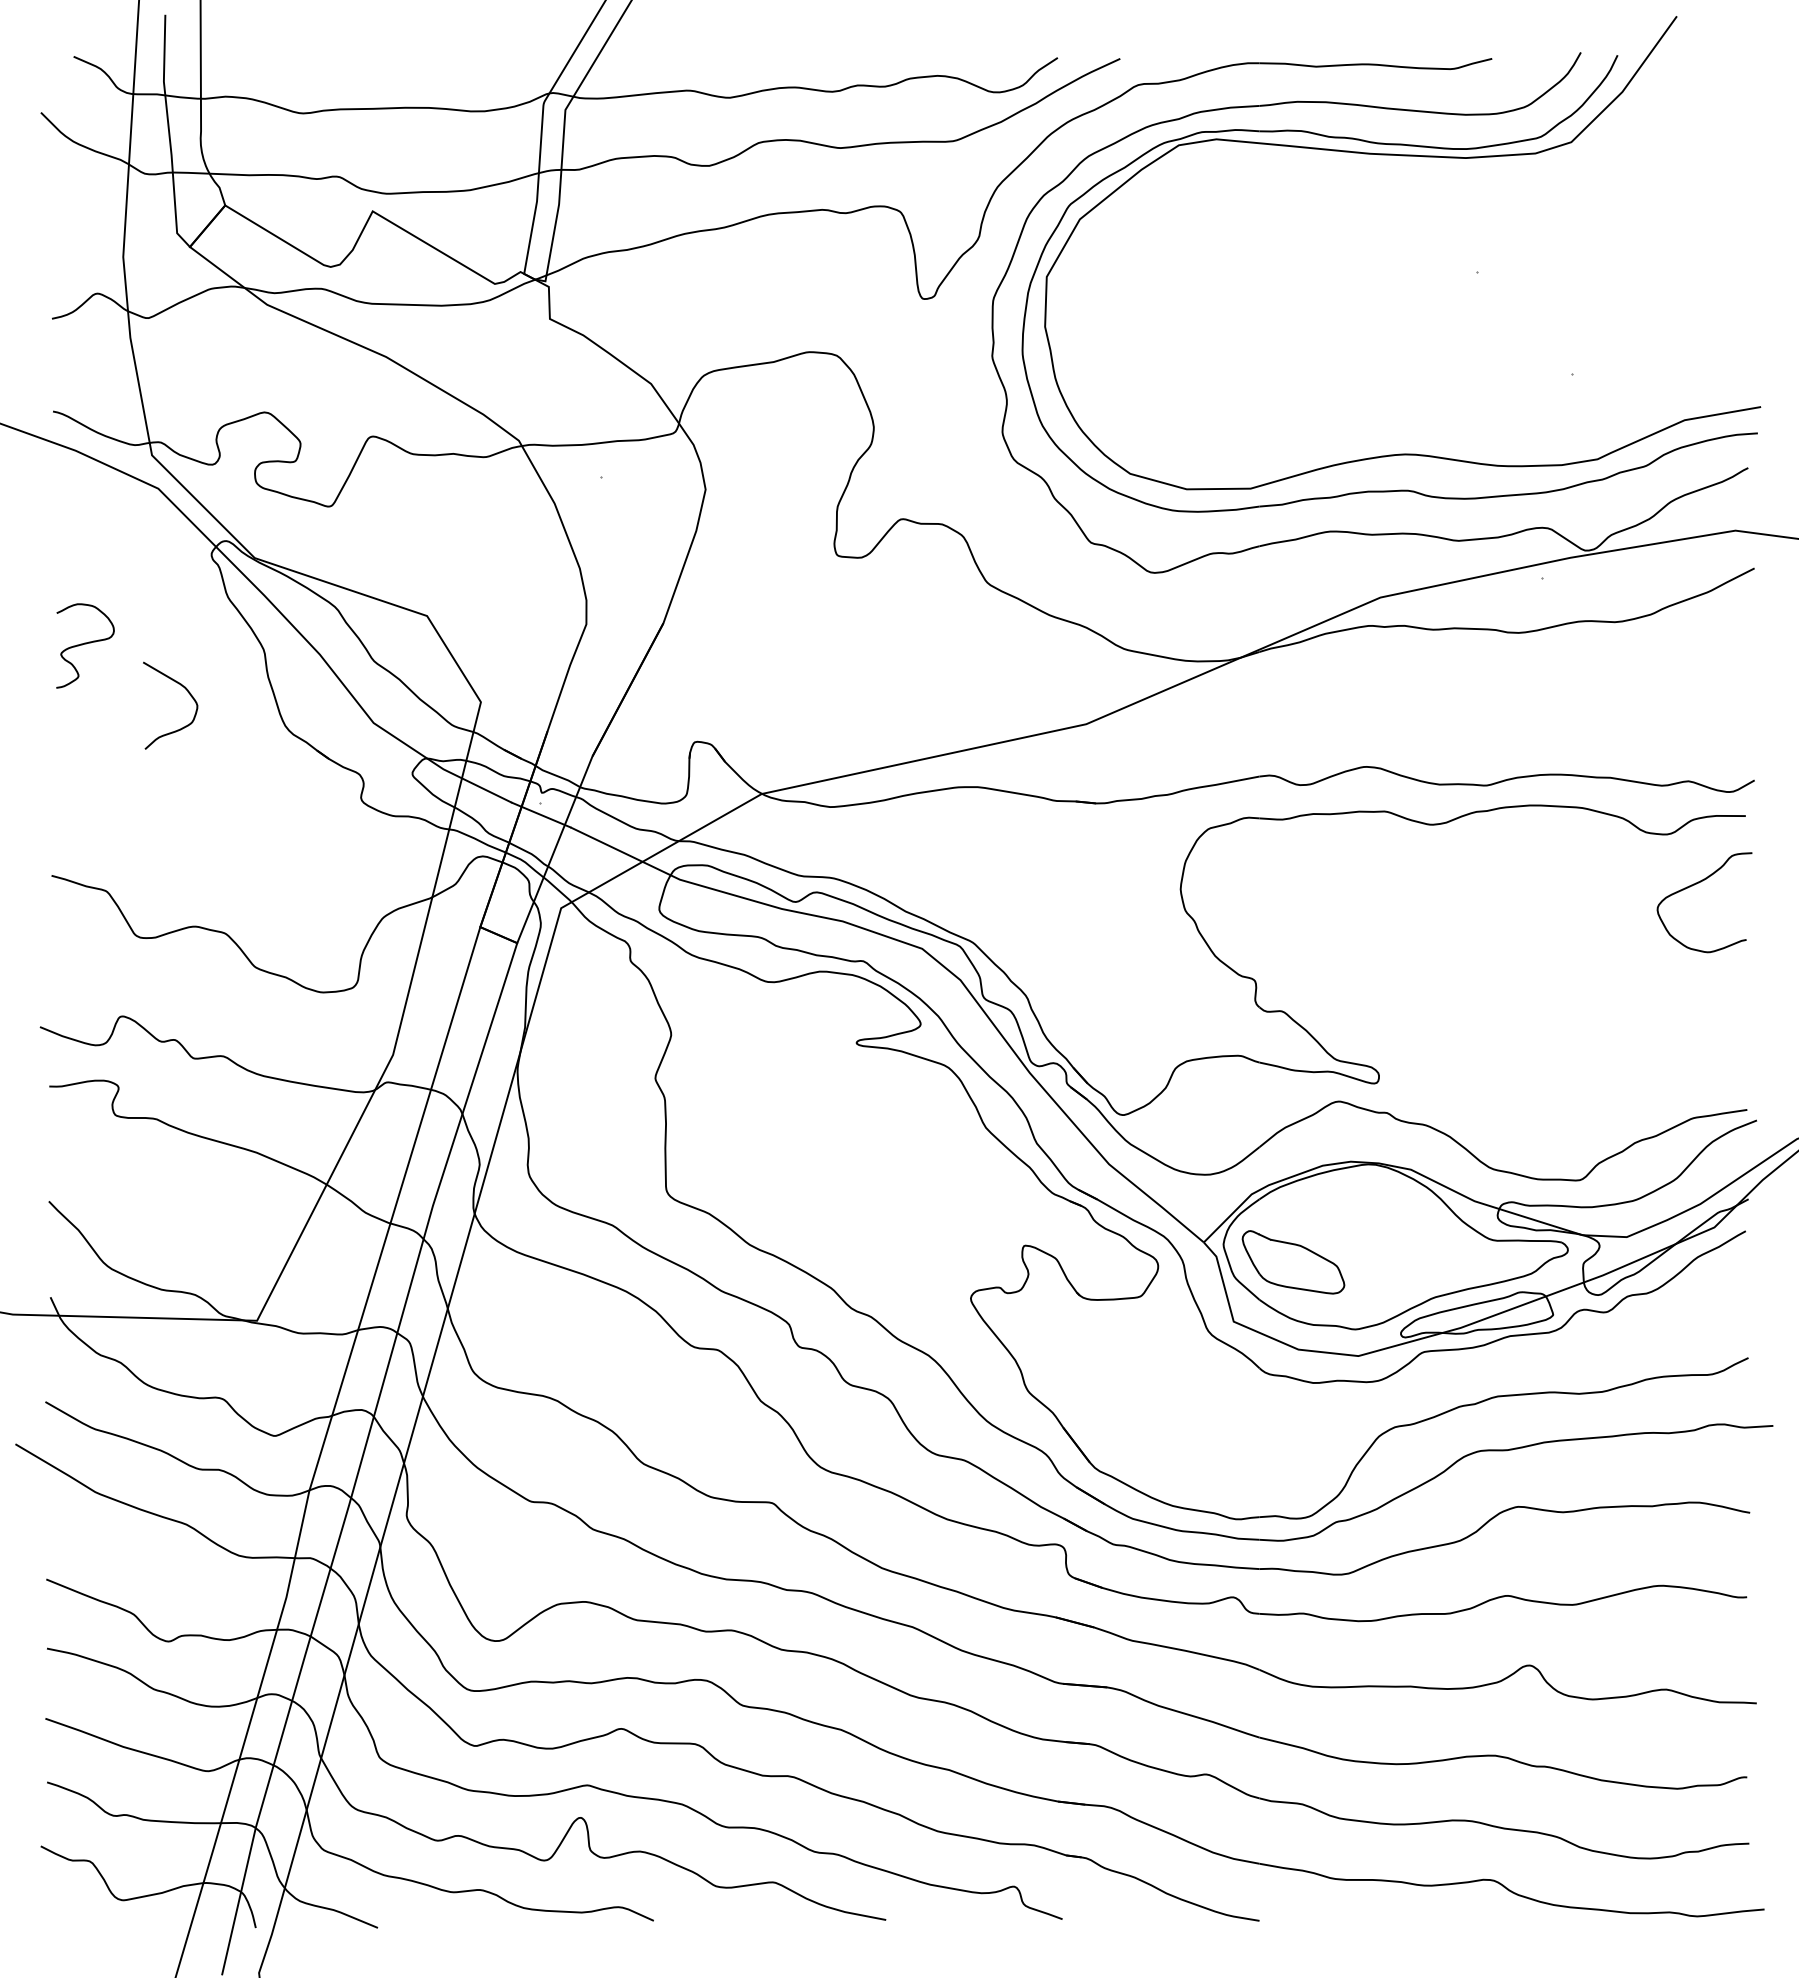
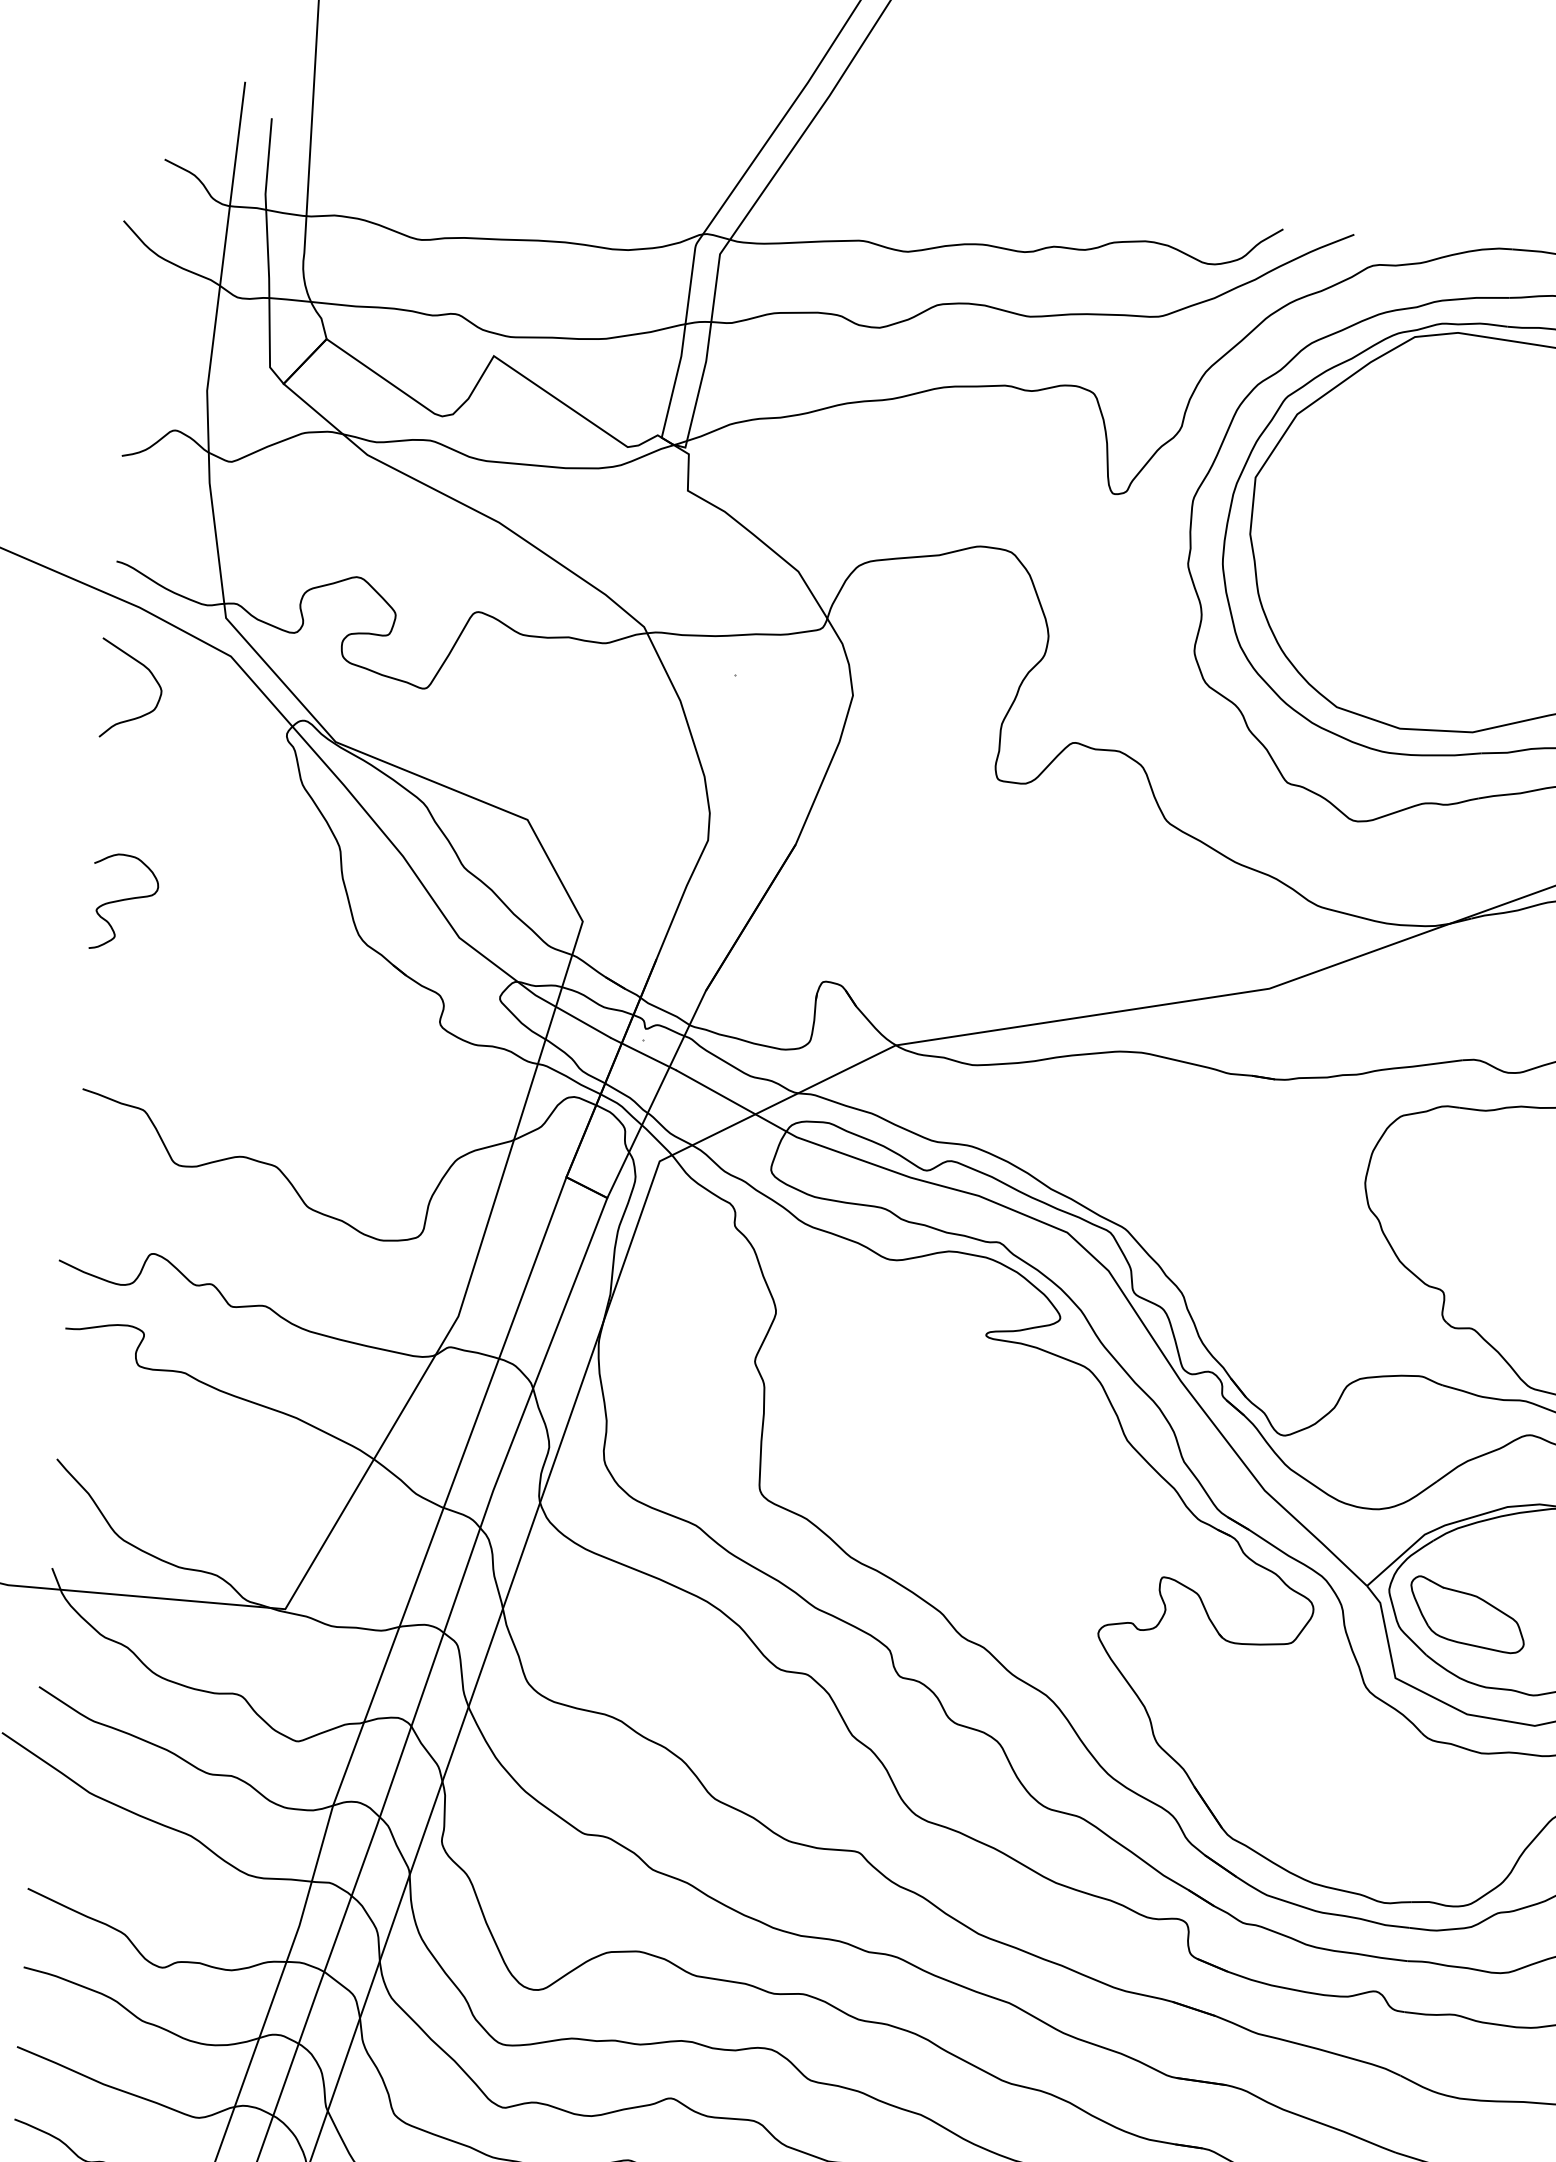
curve: (85, 644) -> (124, 900), moved
curve: (187, 692) -> (151, 675), moved

